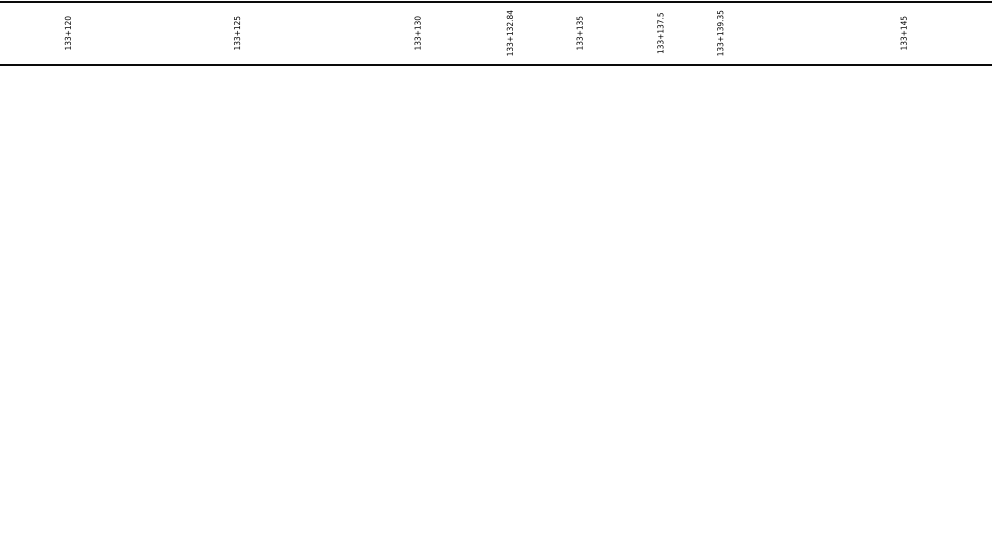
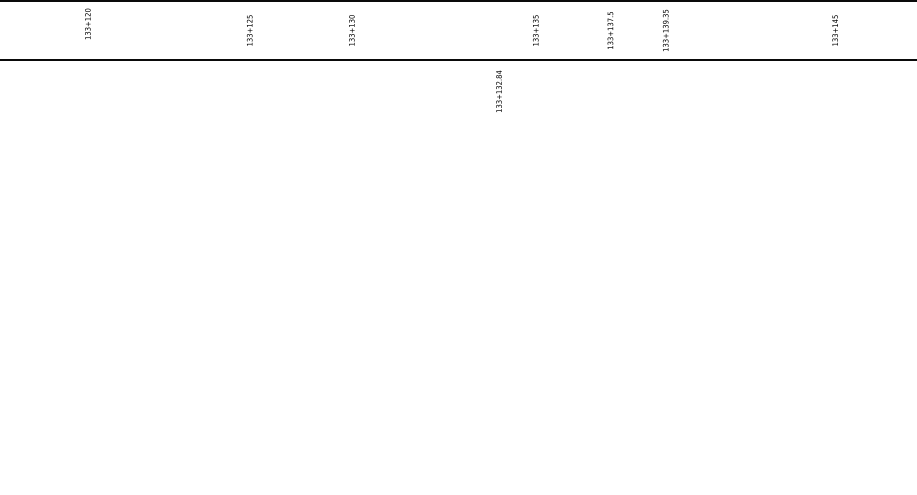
text: (67, 32) -> (87, 23), moved
text: (237, 32) -> (250, 29), moved
text: (417, 32) -> (351, 29), moved
text: (509, 32) -> (498, 90), moved

